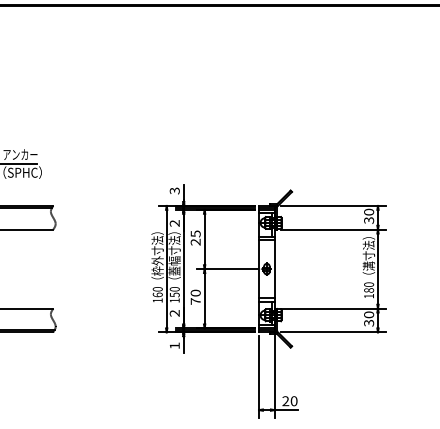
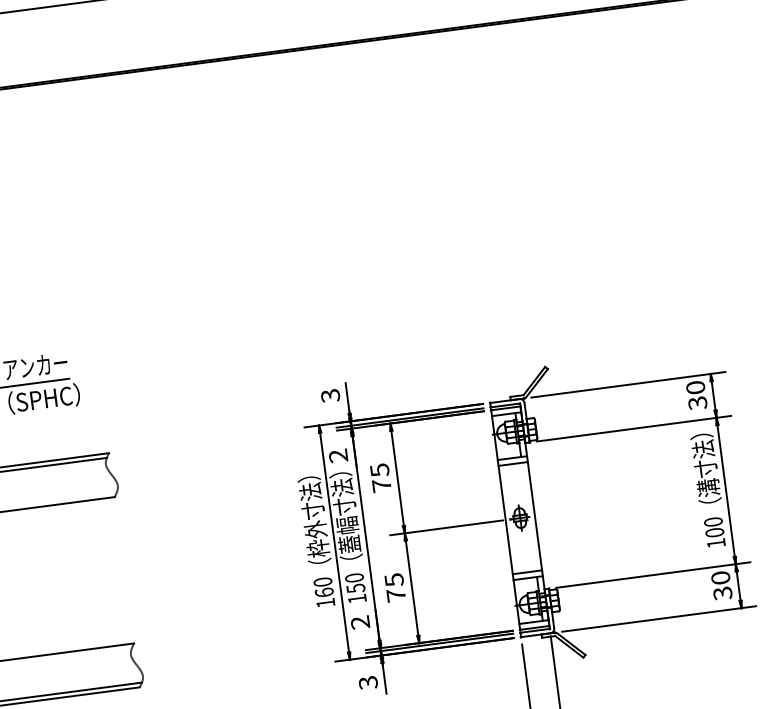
text: (195, 241) -> (381, 484), 25 -> 75
text: (369, 290) -> (715, 532), 180 -> 100
text: (195, 292) -> (393, 578), 70 -> 75
text: (174, 345) -> (367, 682), 1 -> 3

